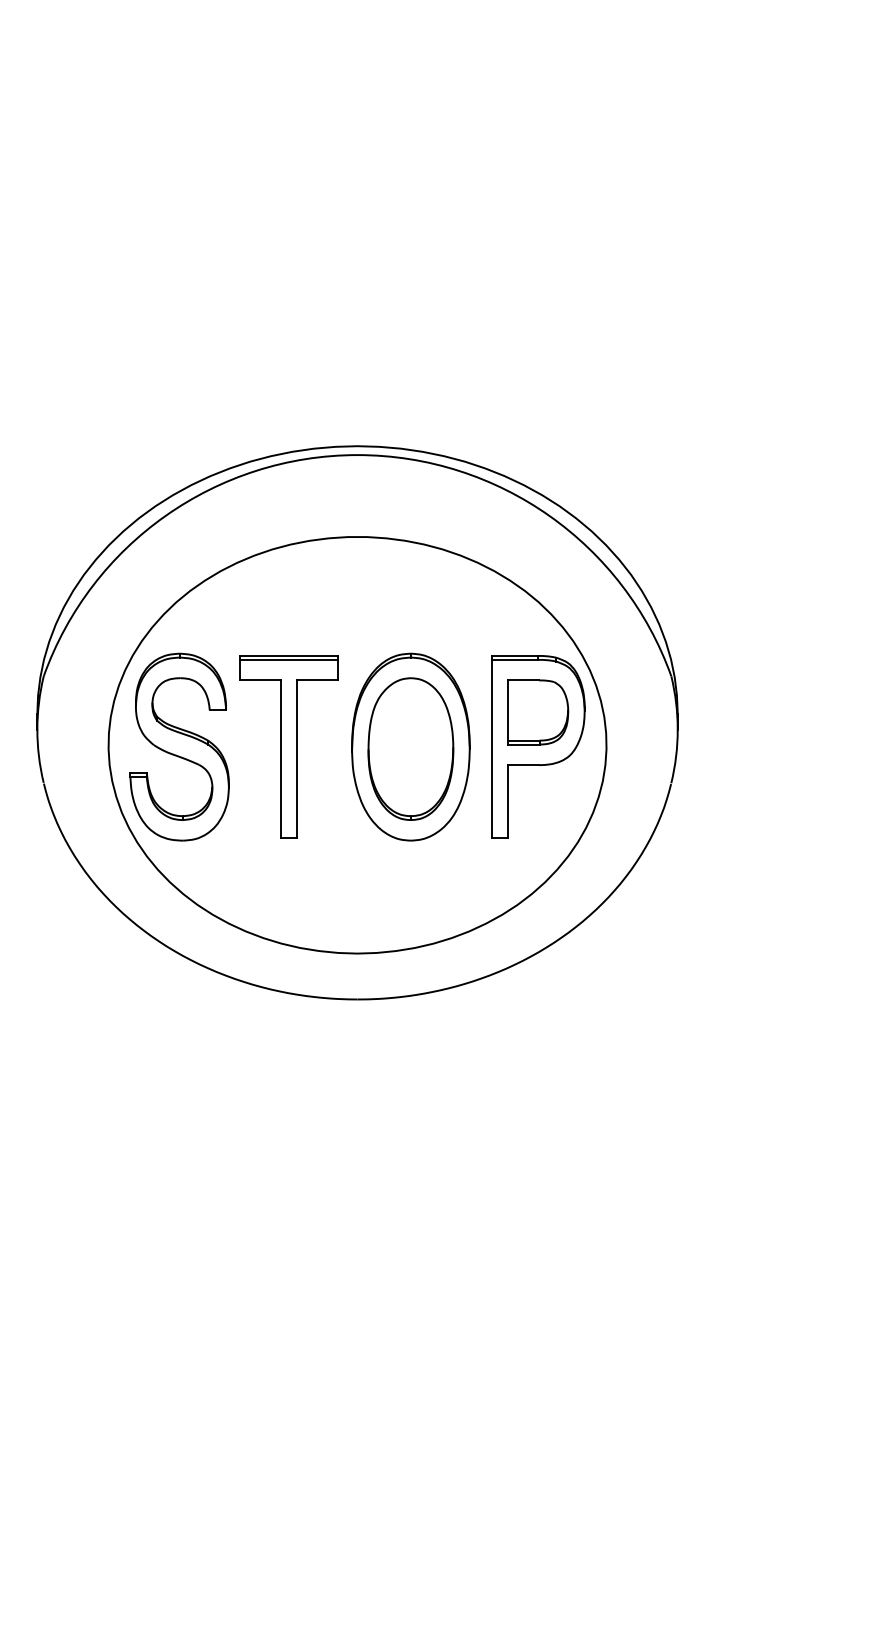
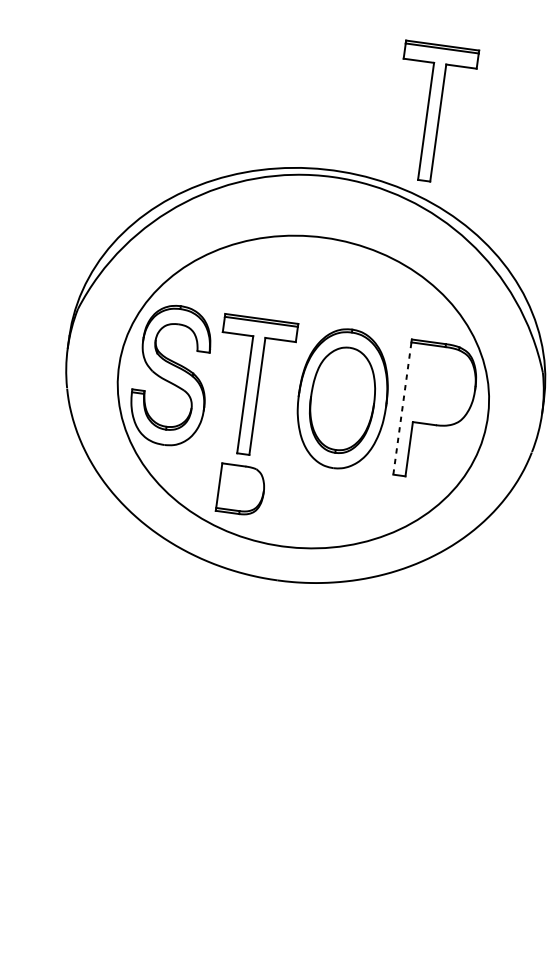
part: (478, 351) -> (432, 112), added
part: (538, 712) -> (241, 490), moved
line: (491, 748) -> (402, 408), solid -> dashed

